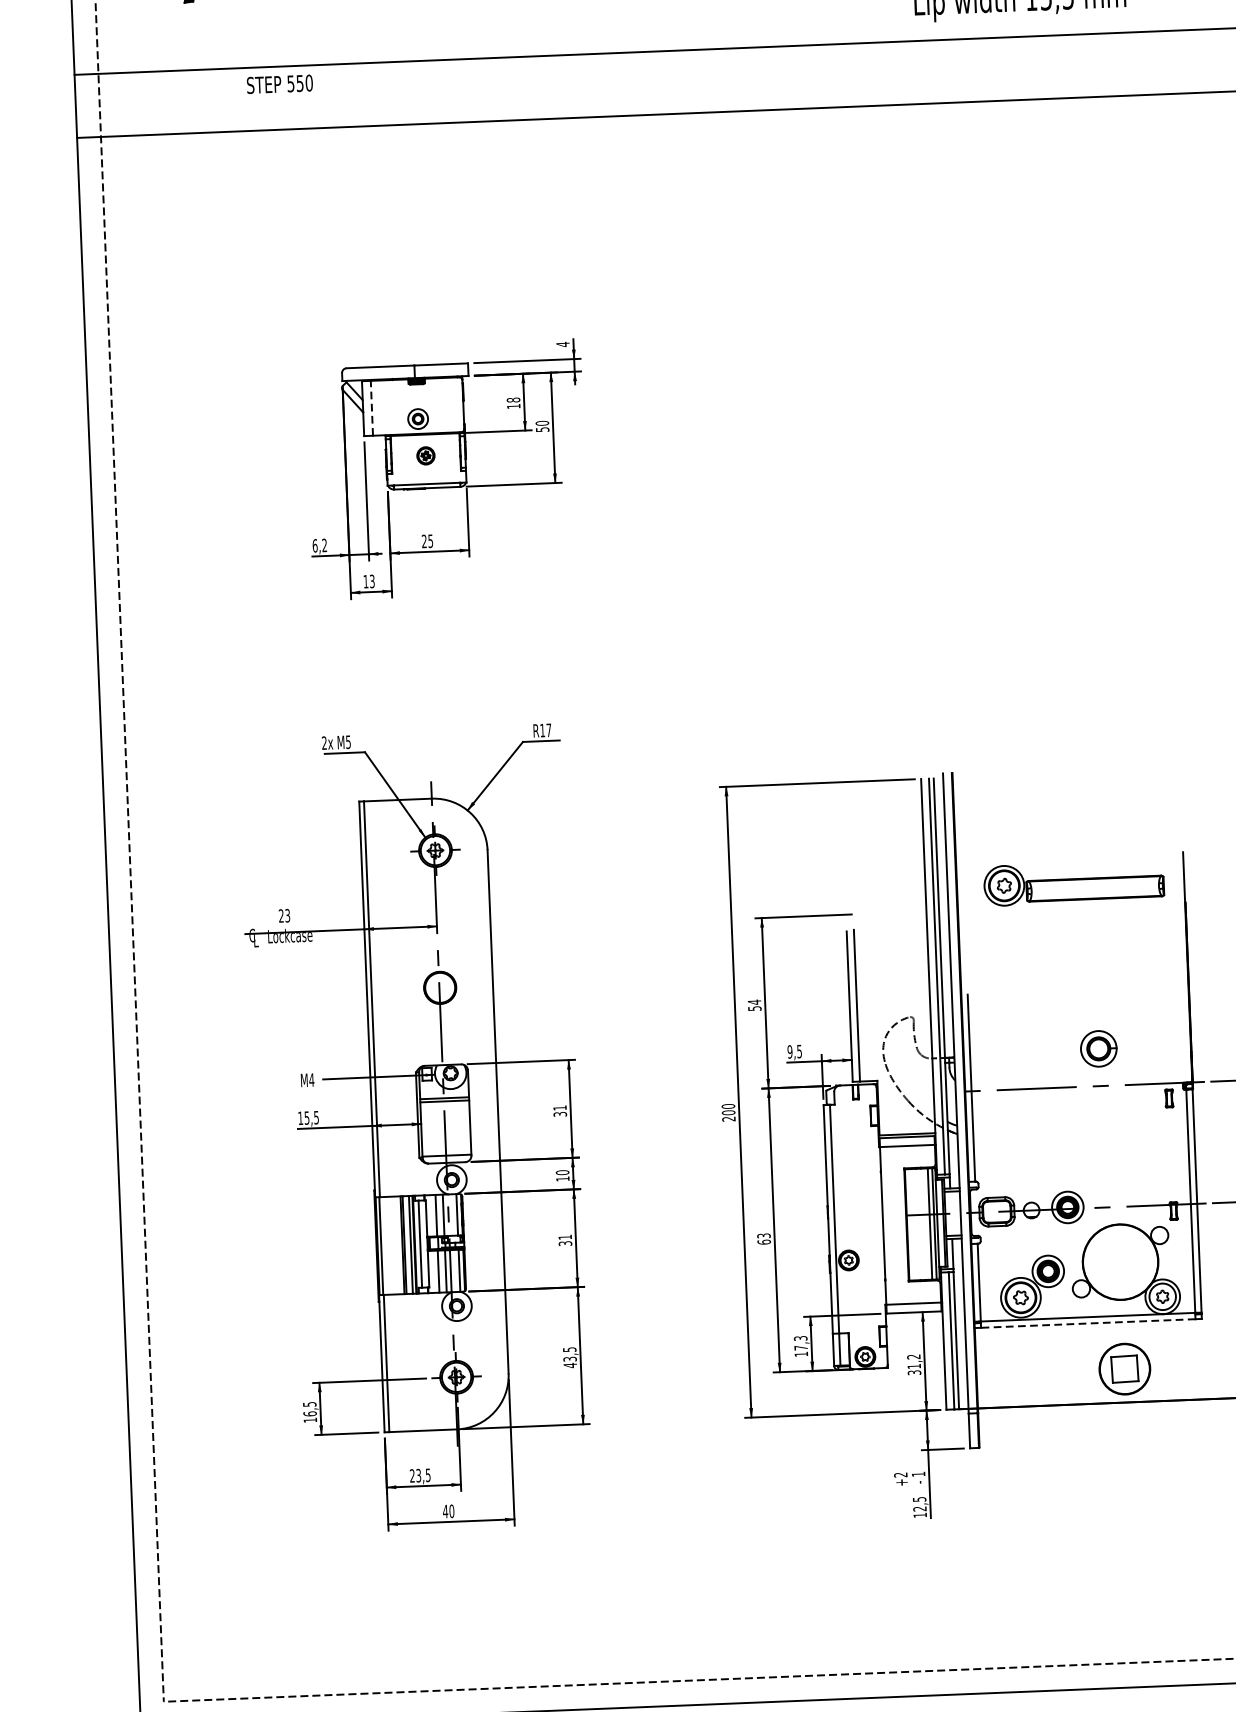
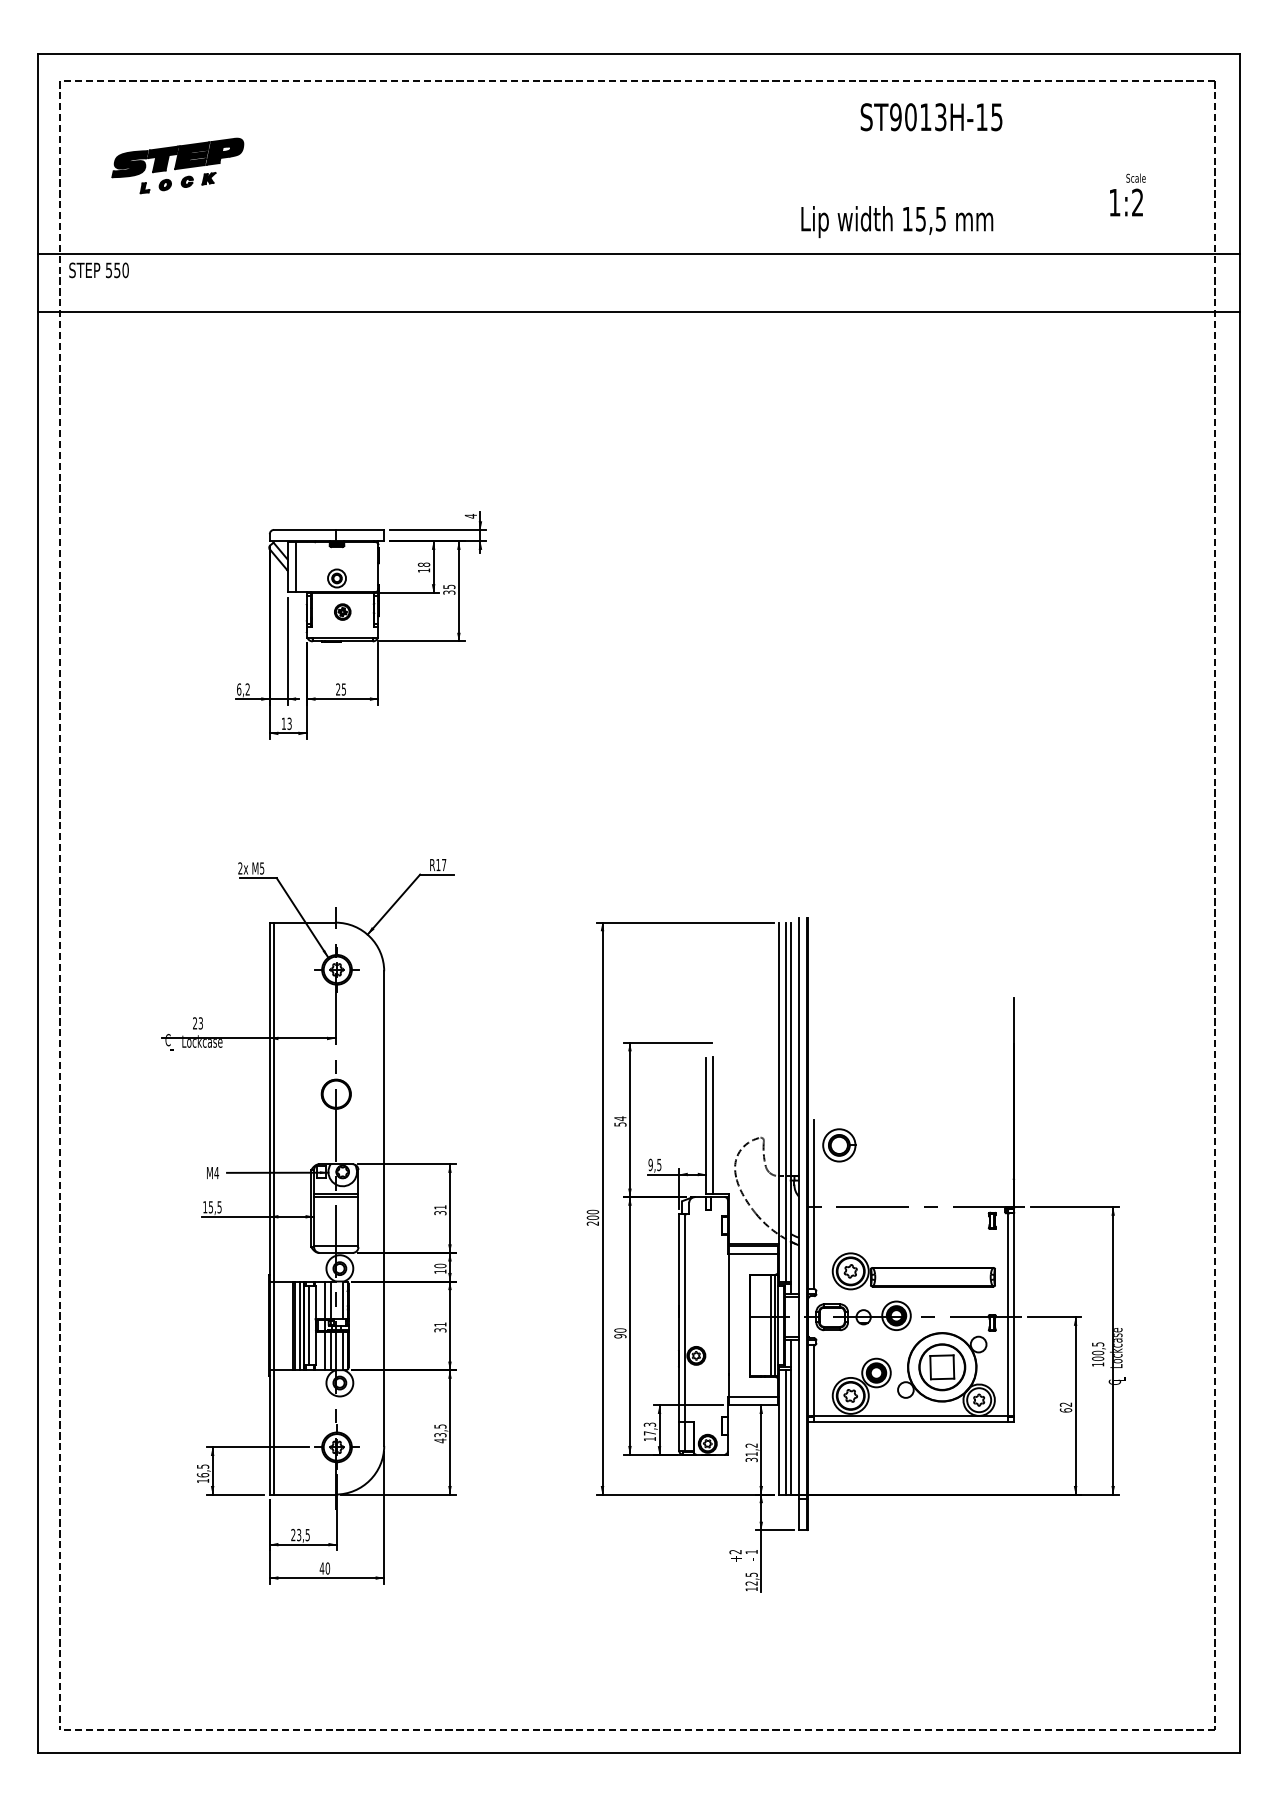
text: (279, 84) -> (98, 270), moved
line: (371, 408) -> (295, 567), dashed -> solid
text: (542, 426) -> (449, 589), 50 -> 35
part: (1073, 883) -> (913, 1271), moved
part: (1099, 1048) -> (839, 1145), moved
text: (764, 1239) -> (620, 1333), 63 -> 90
line: (1087, 1323) -> (910, 1421), dashed -> solid
part: (1125, 1369) -> (942, 1367), moved

